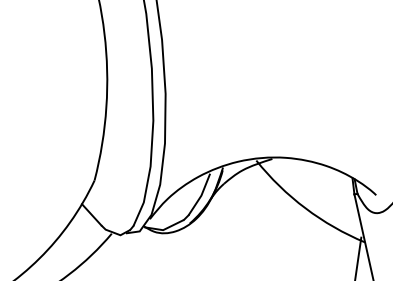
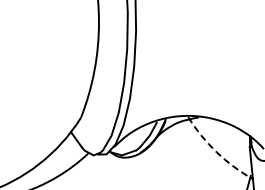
arc: (305, 208) -> (216, 152), solid -> dashed

